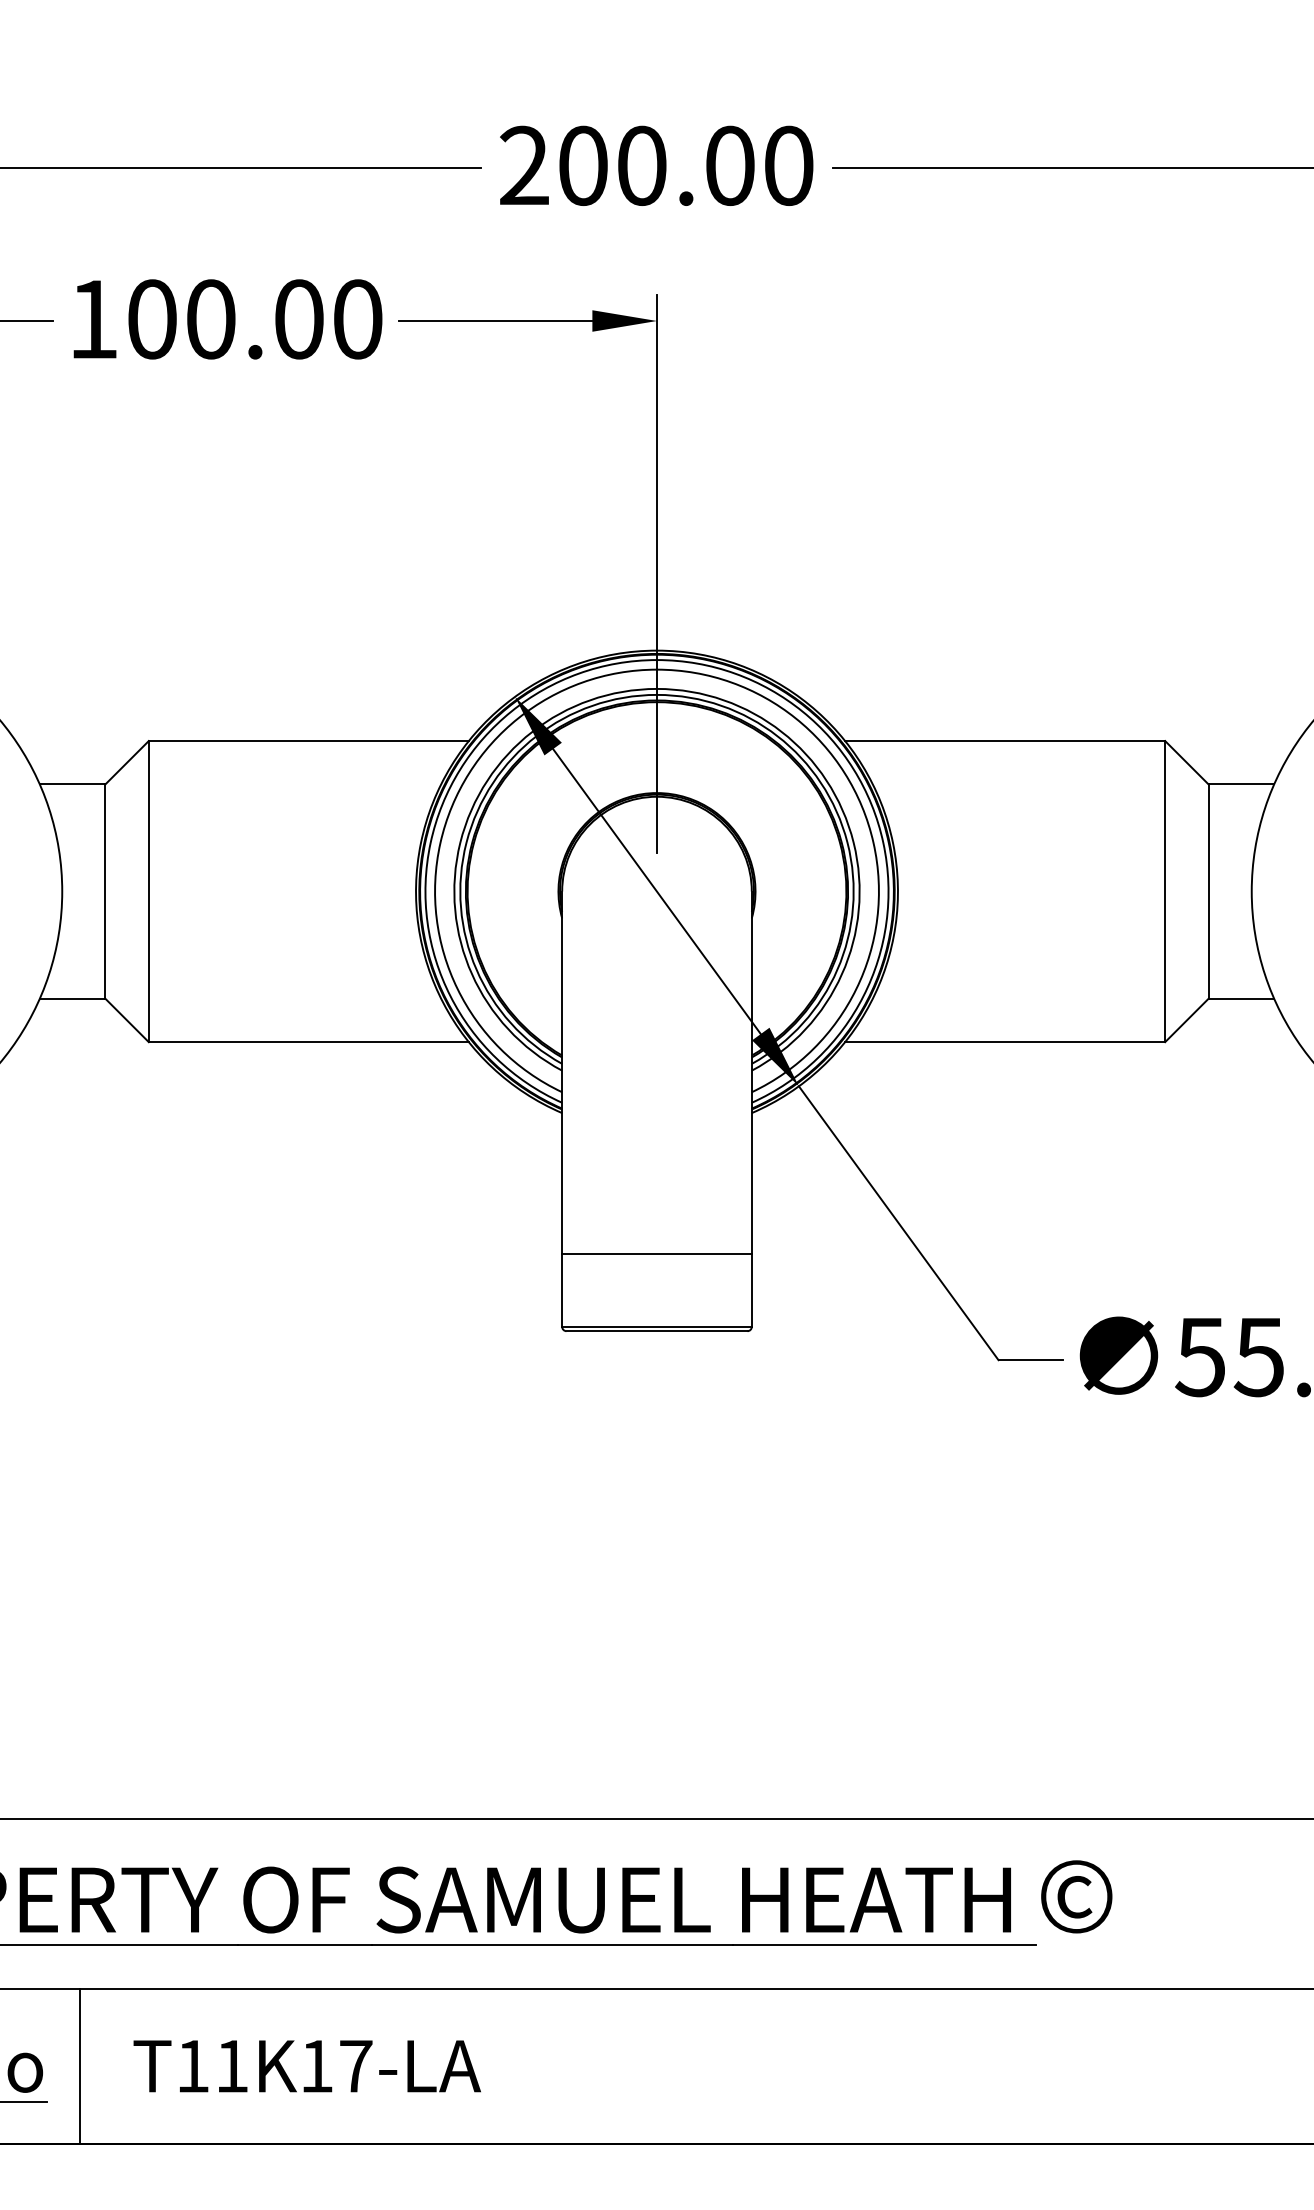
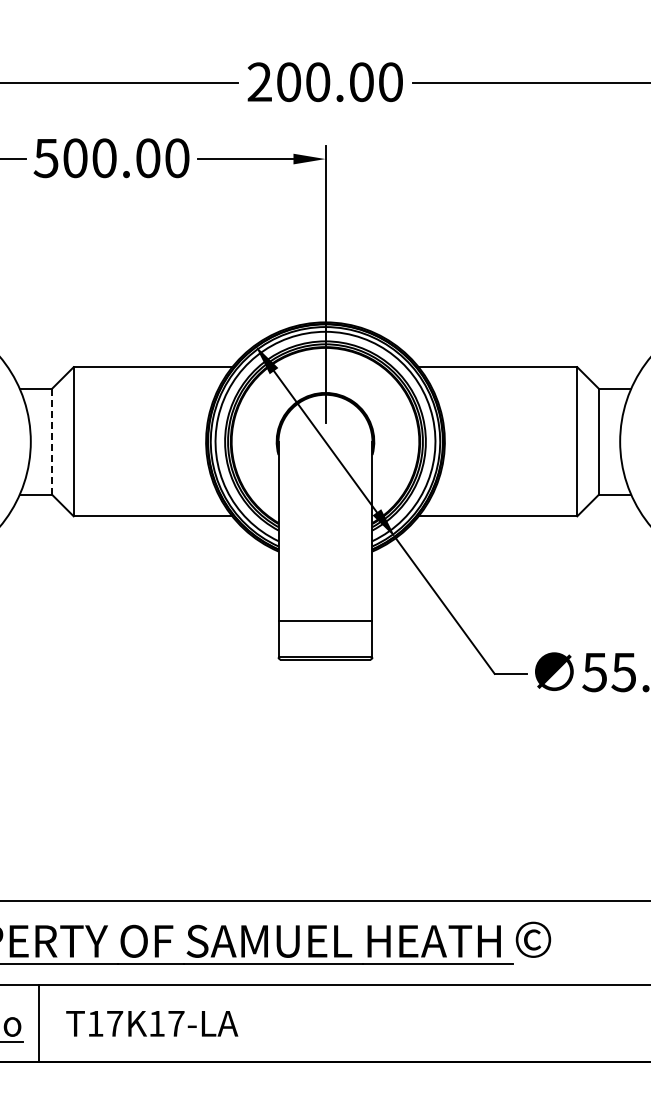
text: (91, 319) -> (45, 158), 100.00 -> 500.00
line: (105, 891) -> (52, 441), solid -> dashed
text: (233, 2065) -> (115, 1023), T11K17-LA -> T17K17-LA

